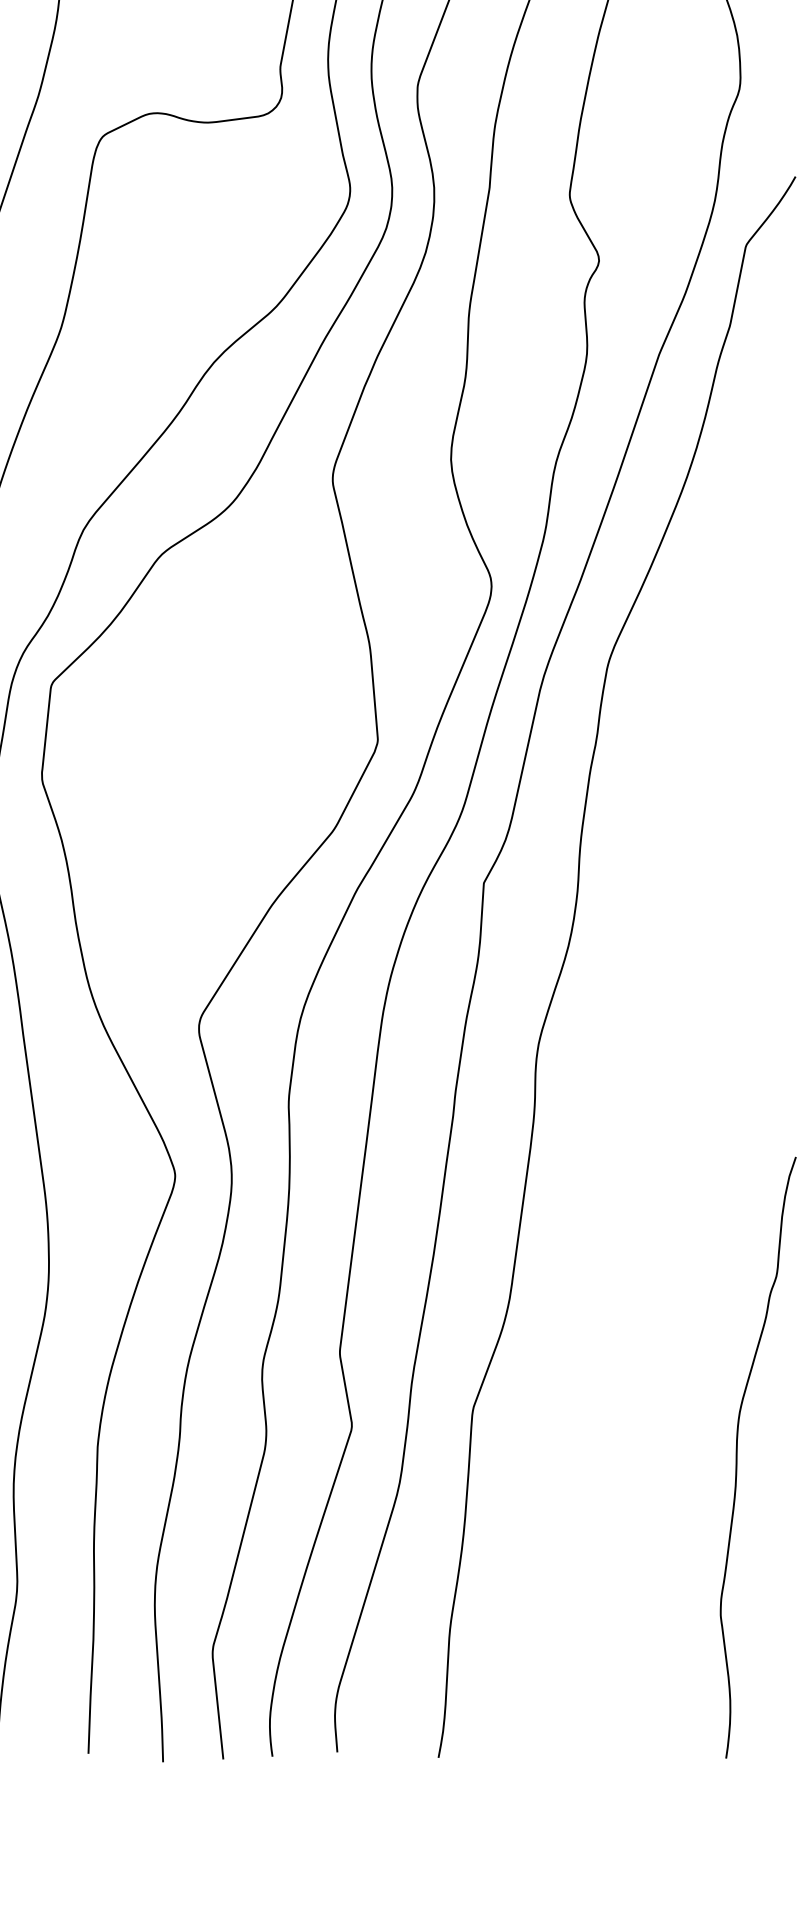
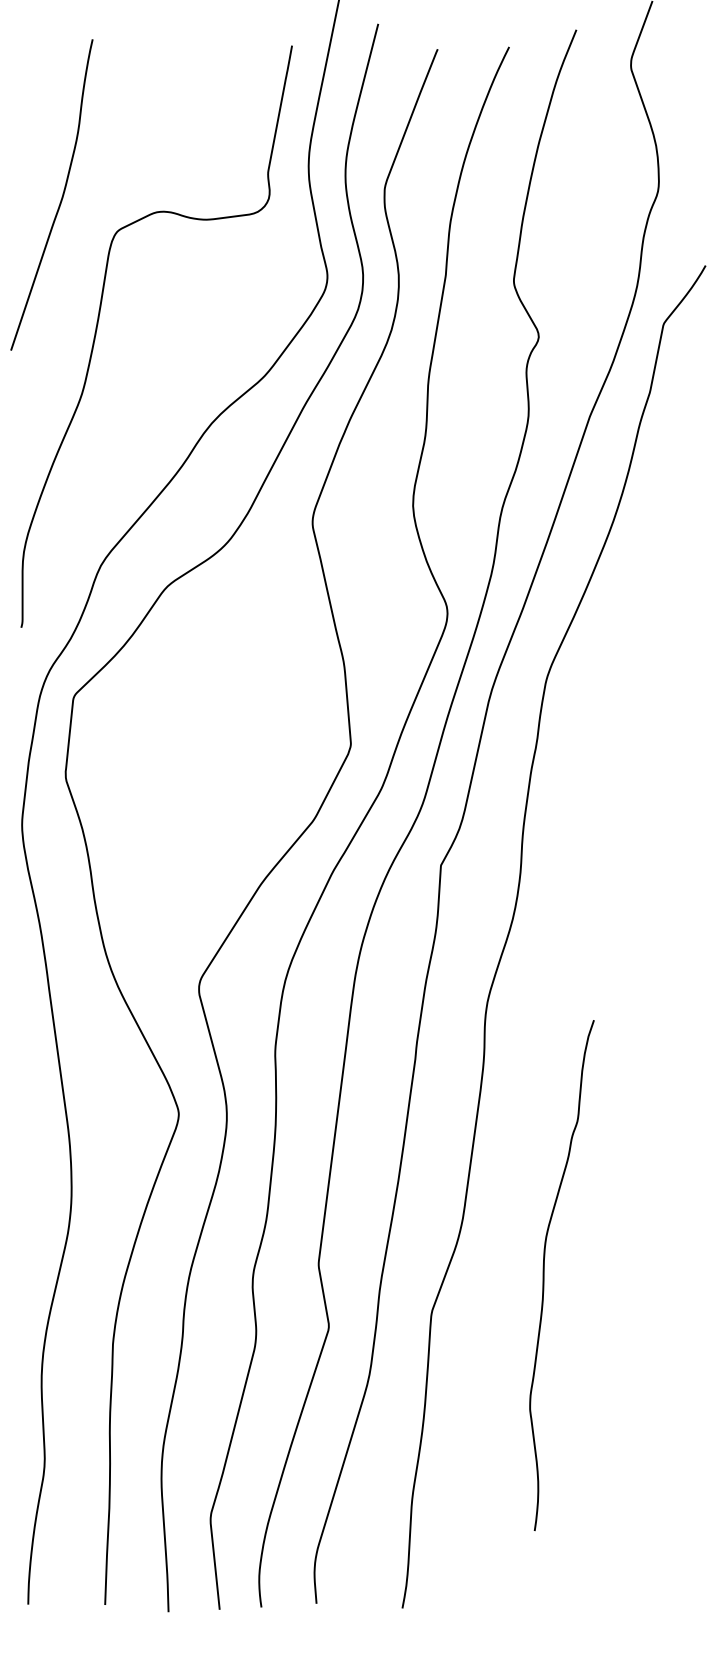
curve: (737, 1457) -> (544, 1275), moved

